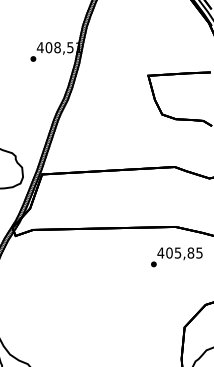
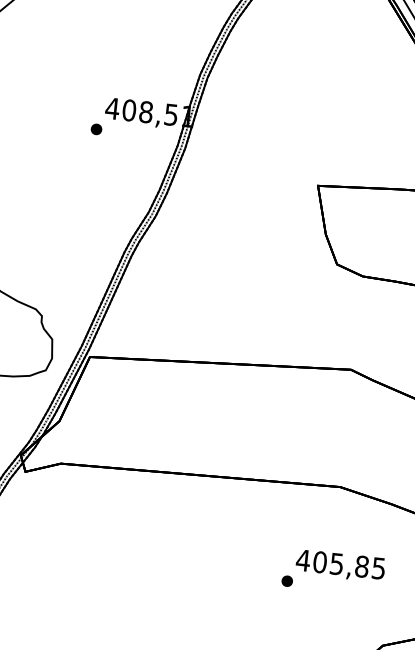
text: (176, 257) -> (332, 572), moved

